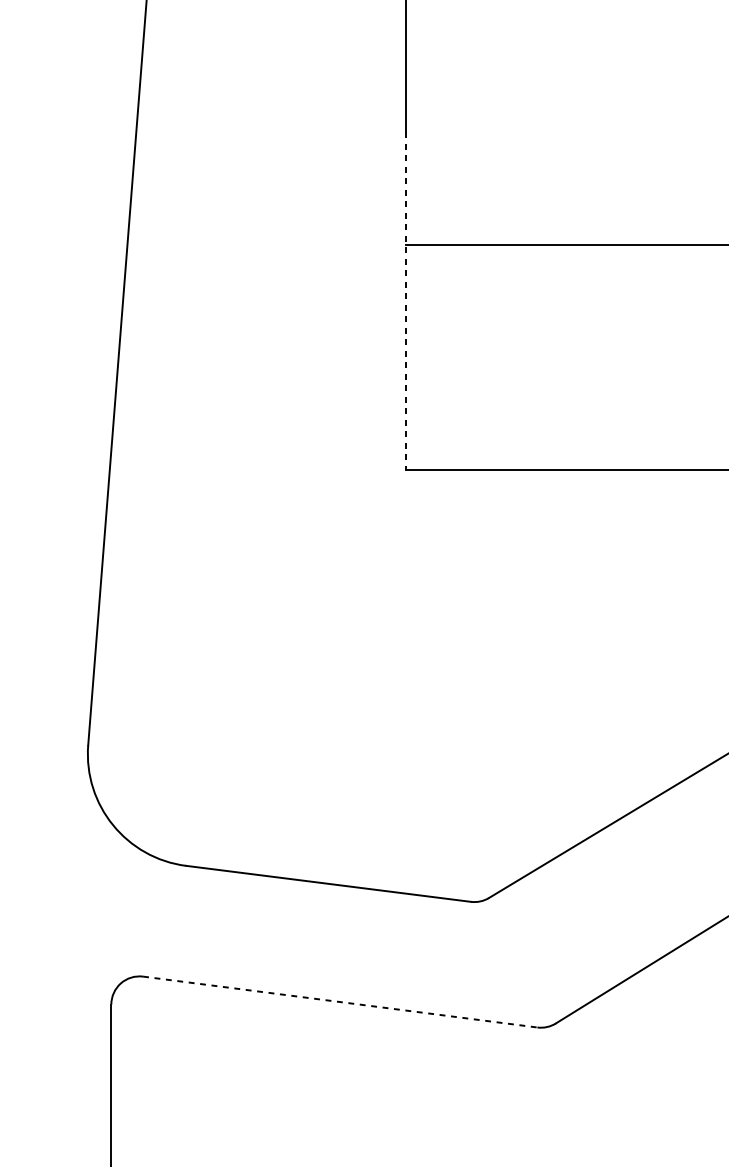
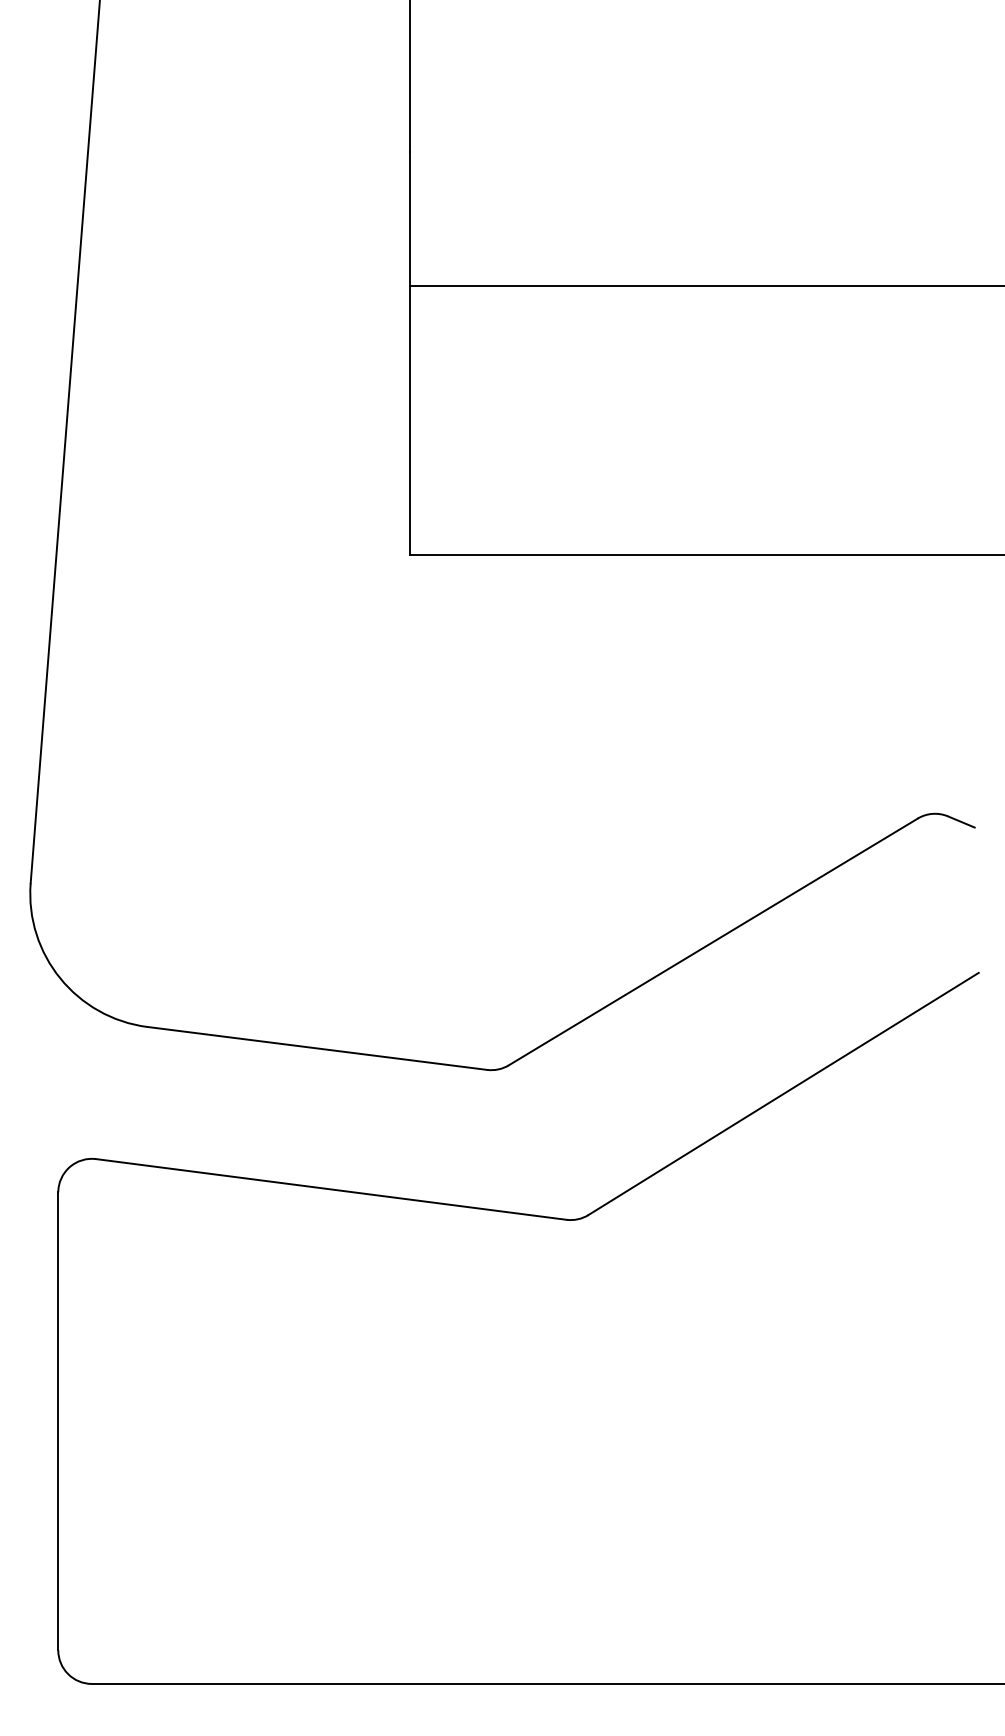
line: (405, 301) -> (409, 353), dashed -> solid
line: (340, 1002) -> (331, 1189), dashed -> solid

